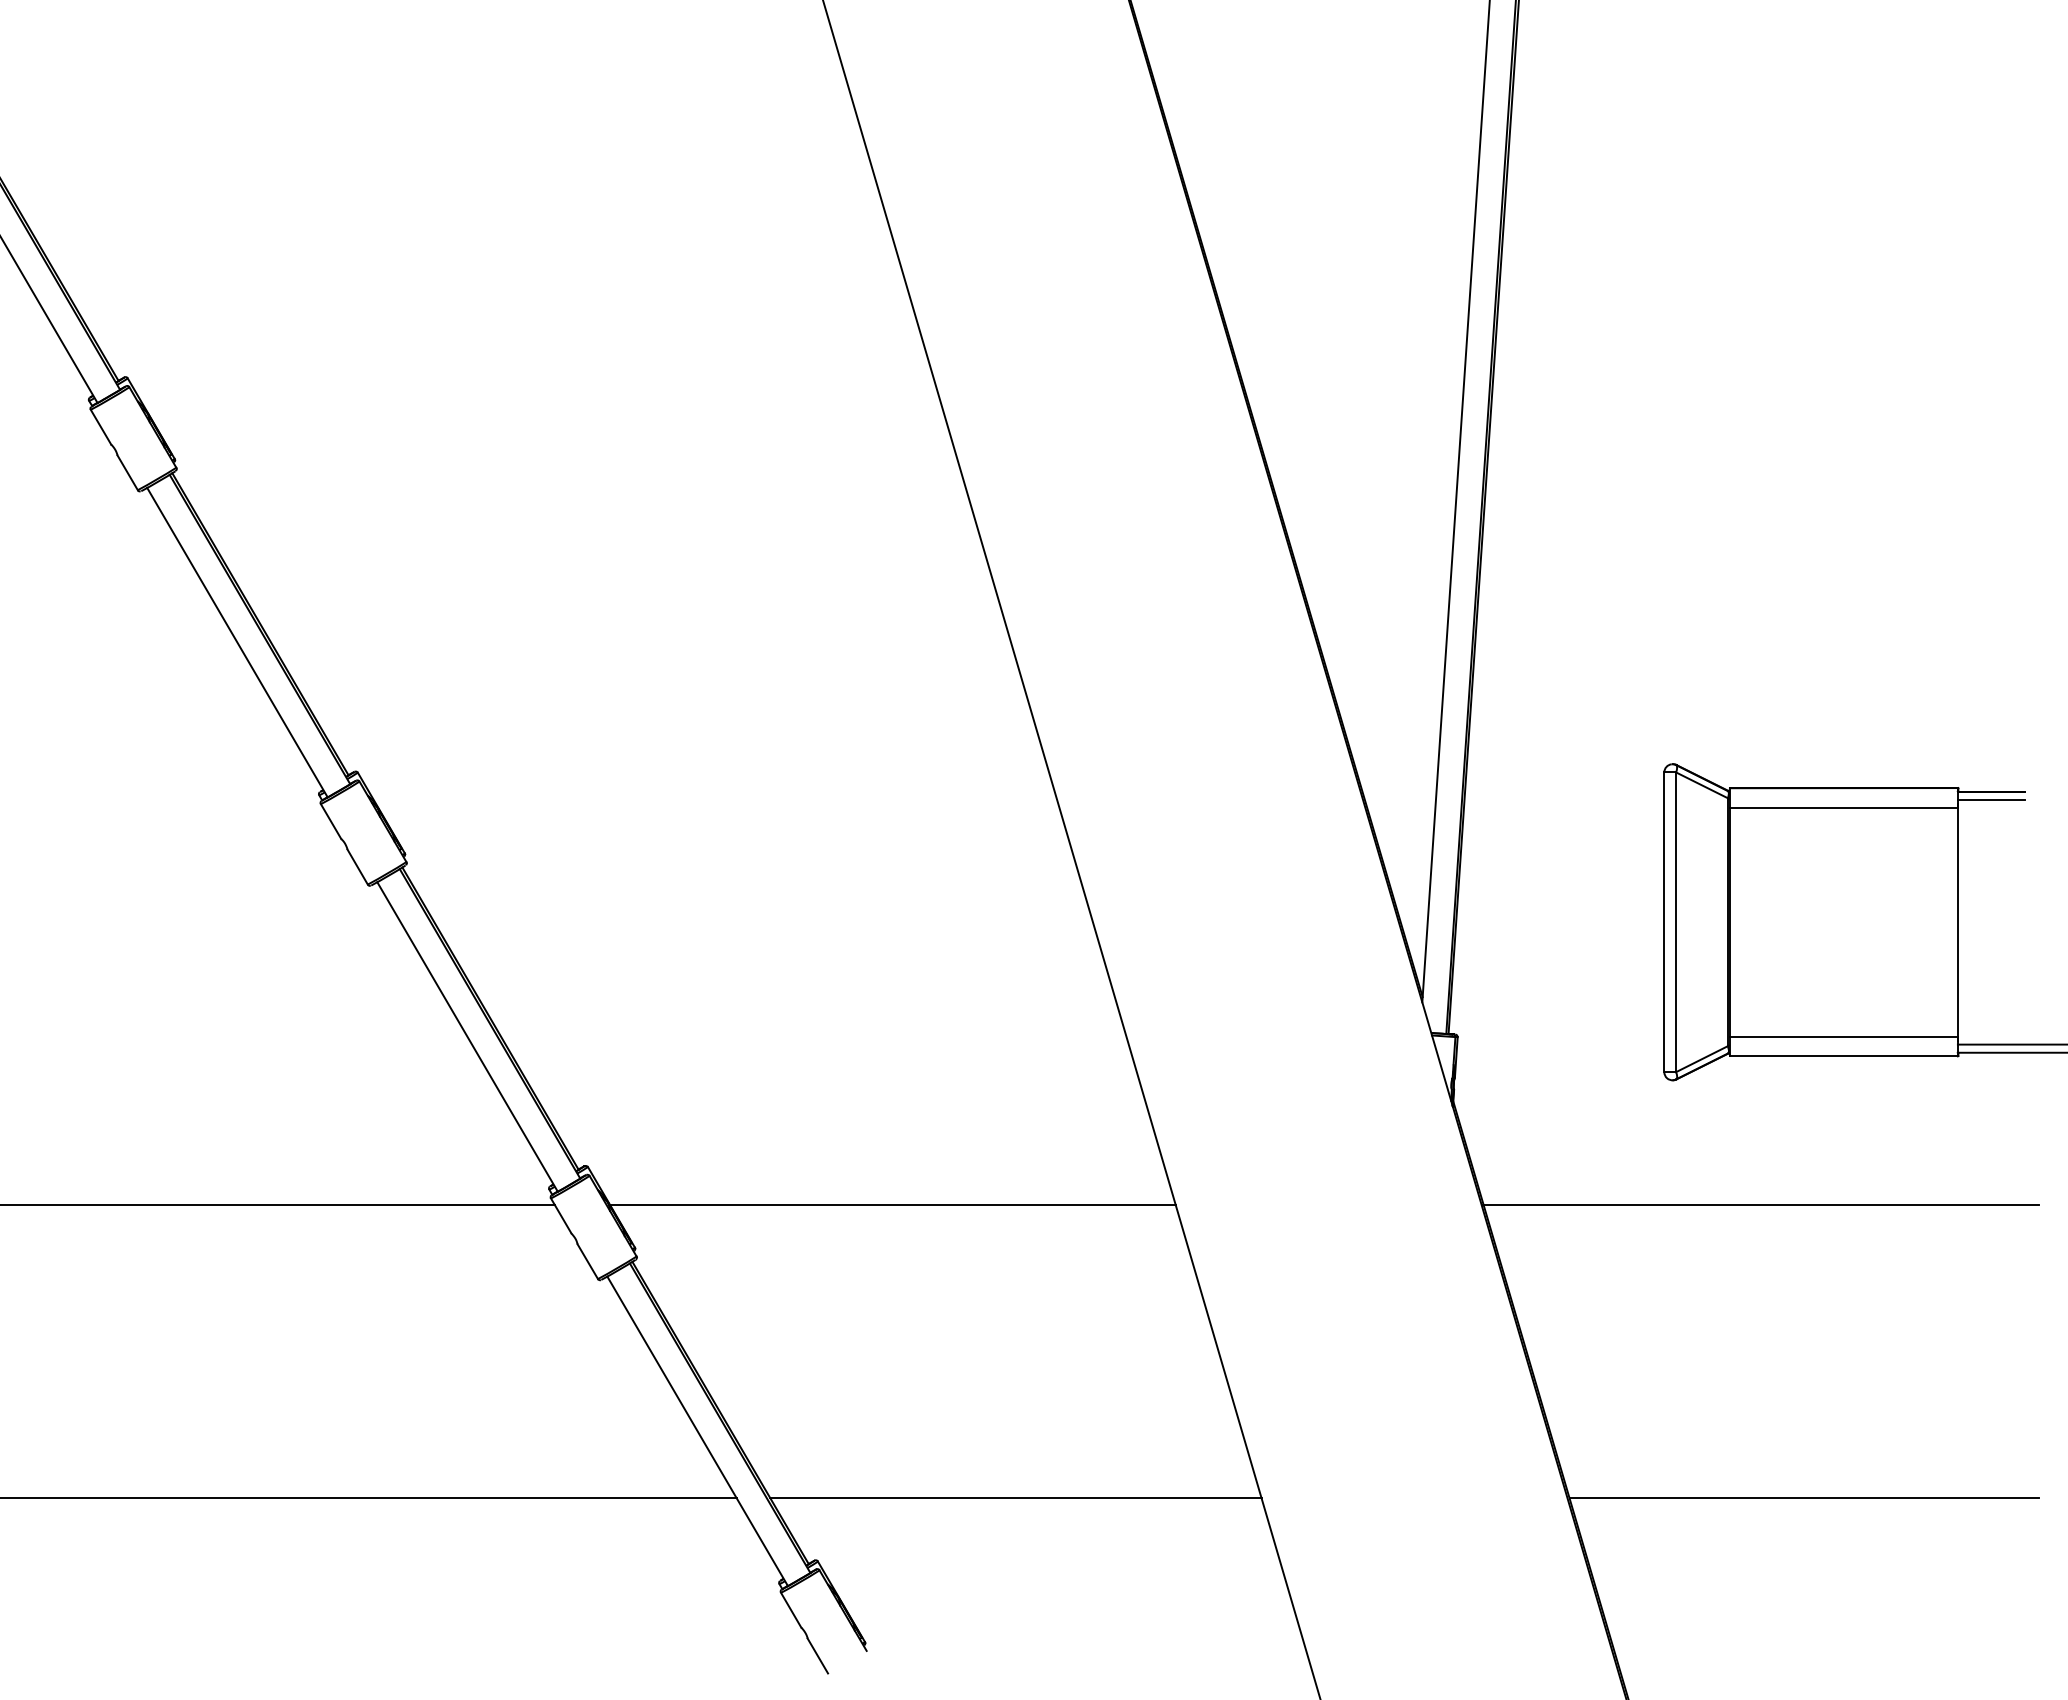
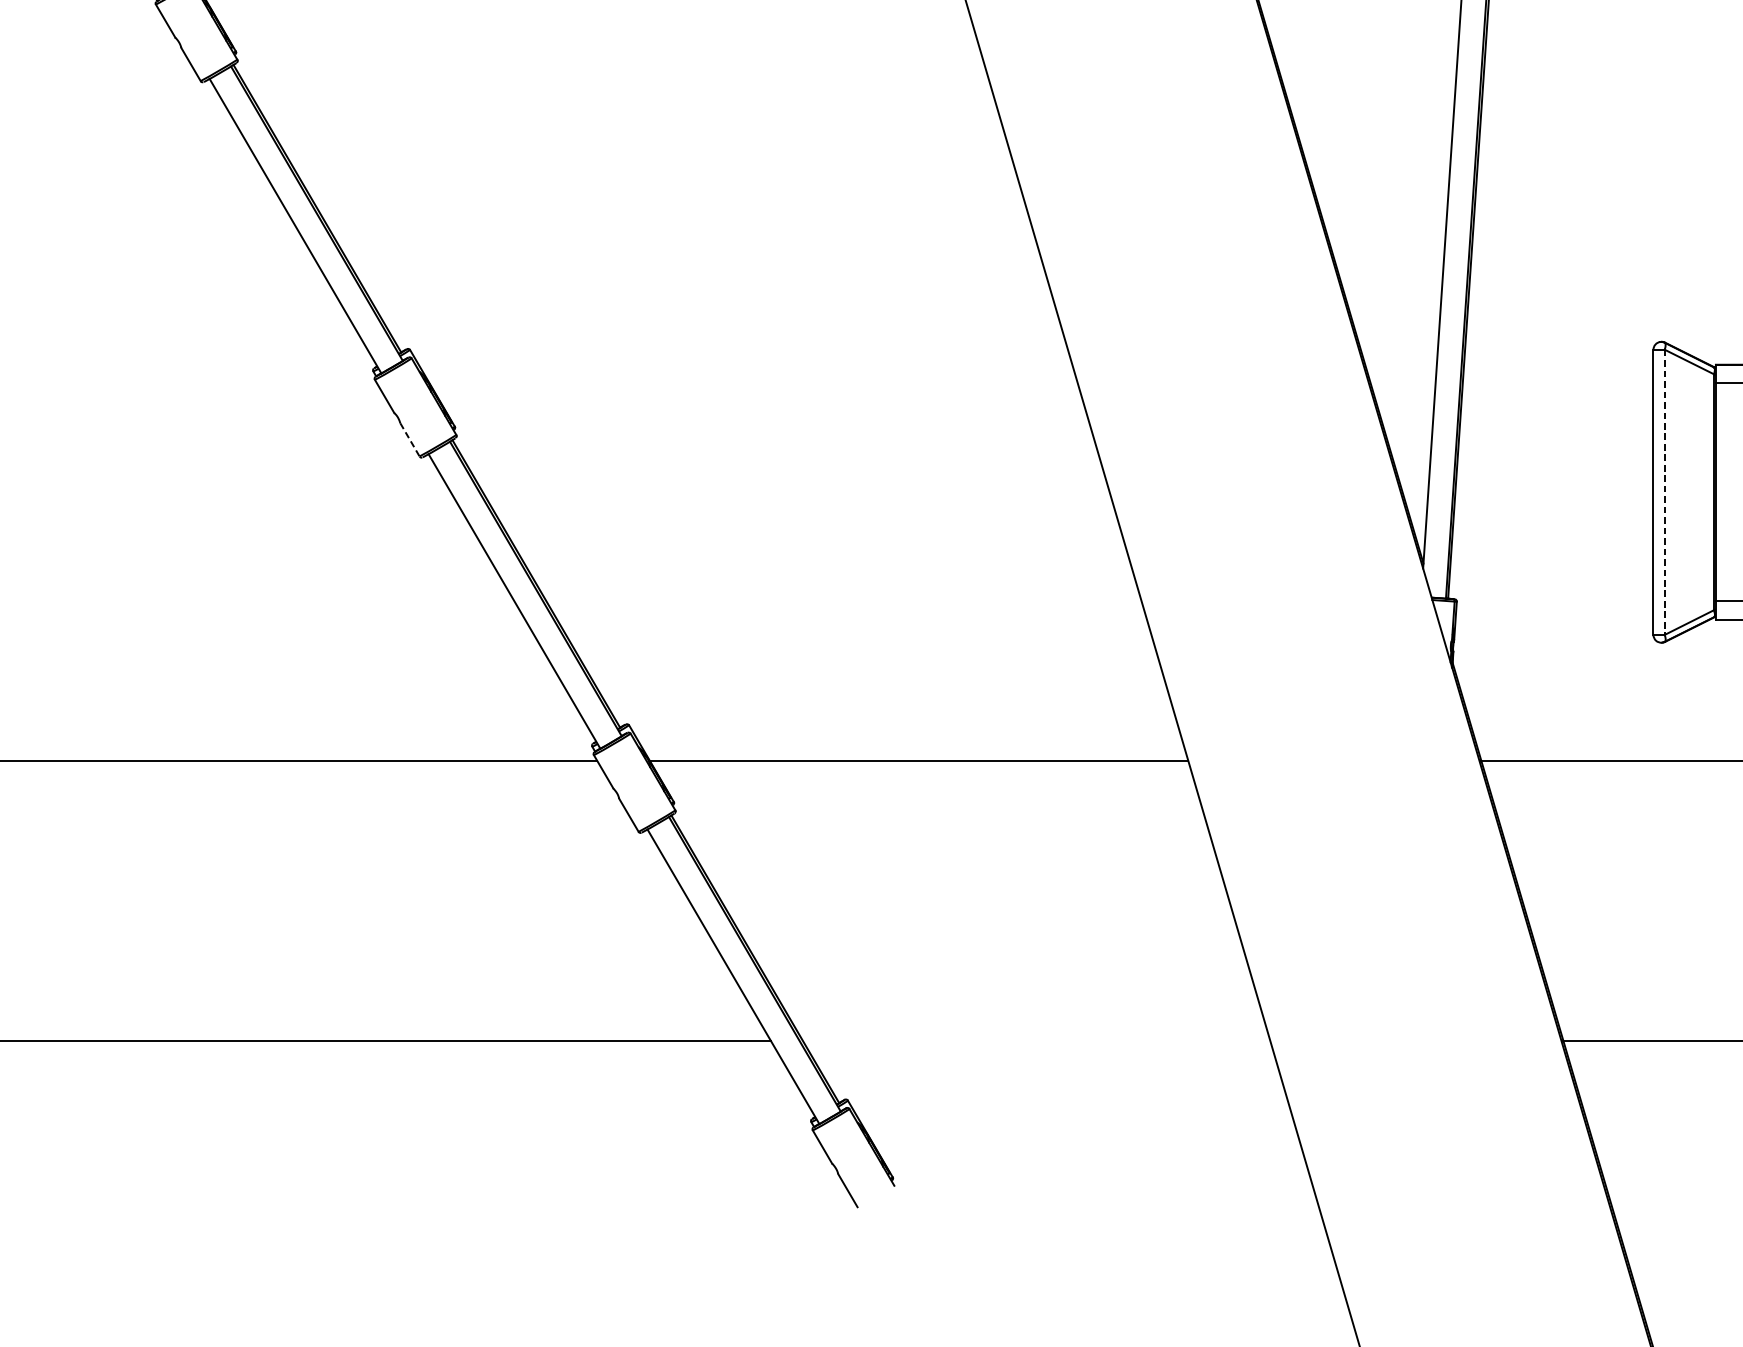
line: (357, 867) -> (409, 440), solid -> dashed
line: (1676, 922) -> (1665, 492), solid -> dashed
line: (1015, 1498) -> (1035, 1040), removed

